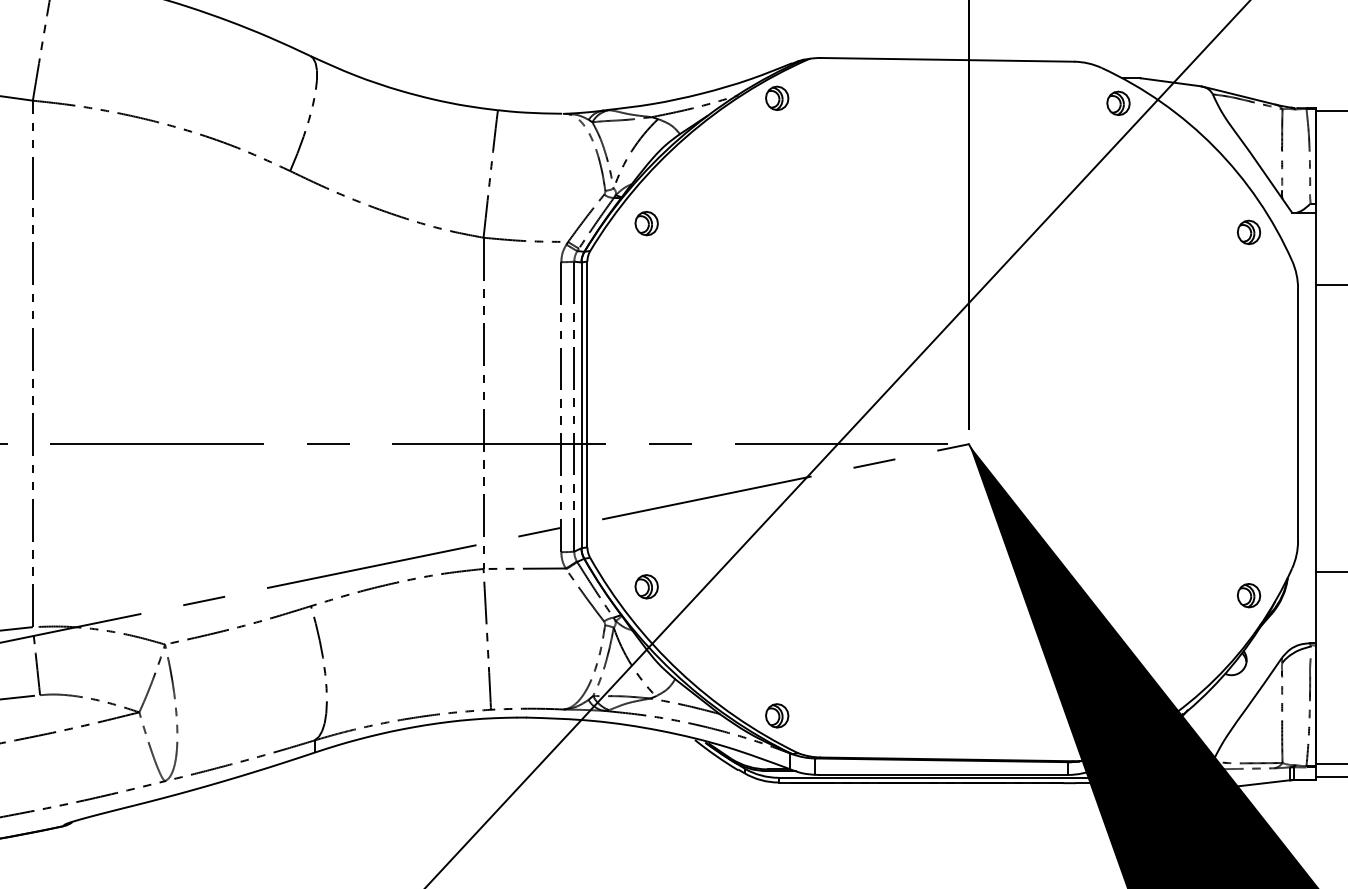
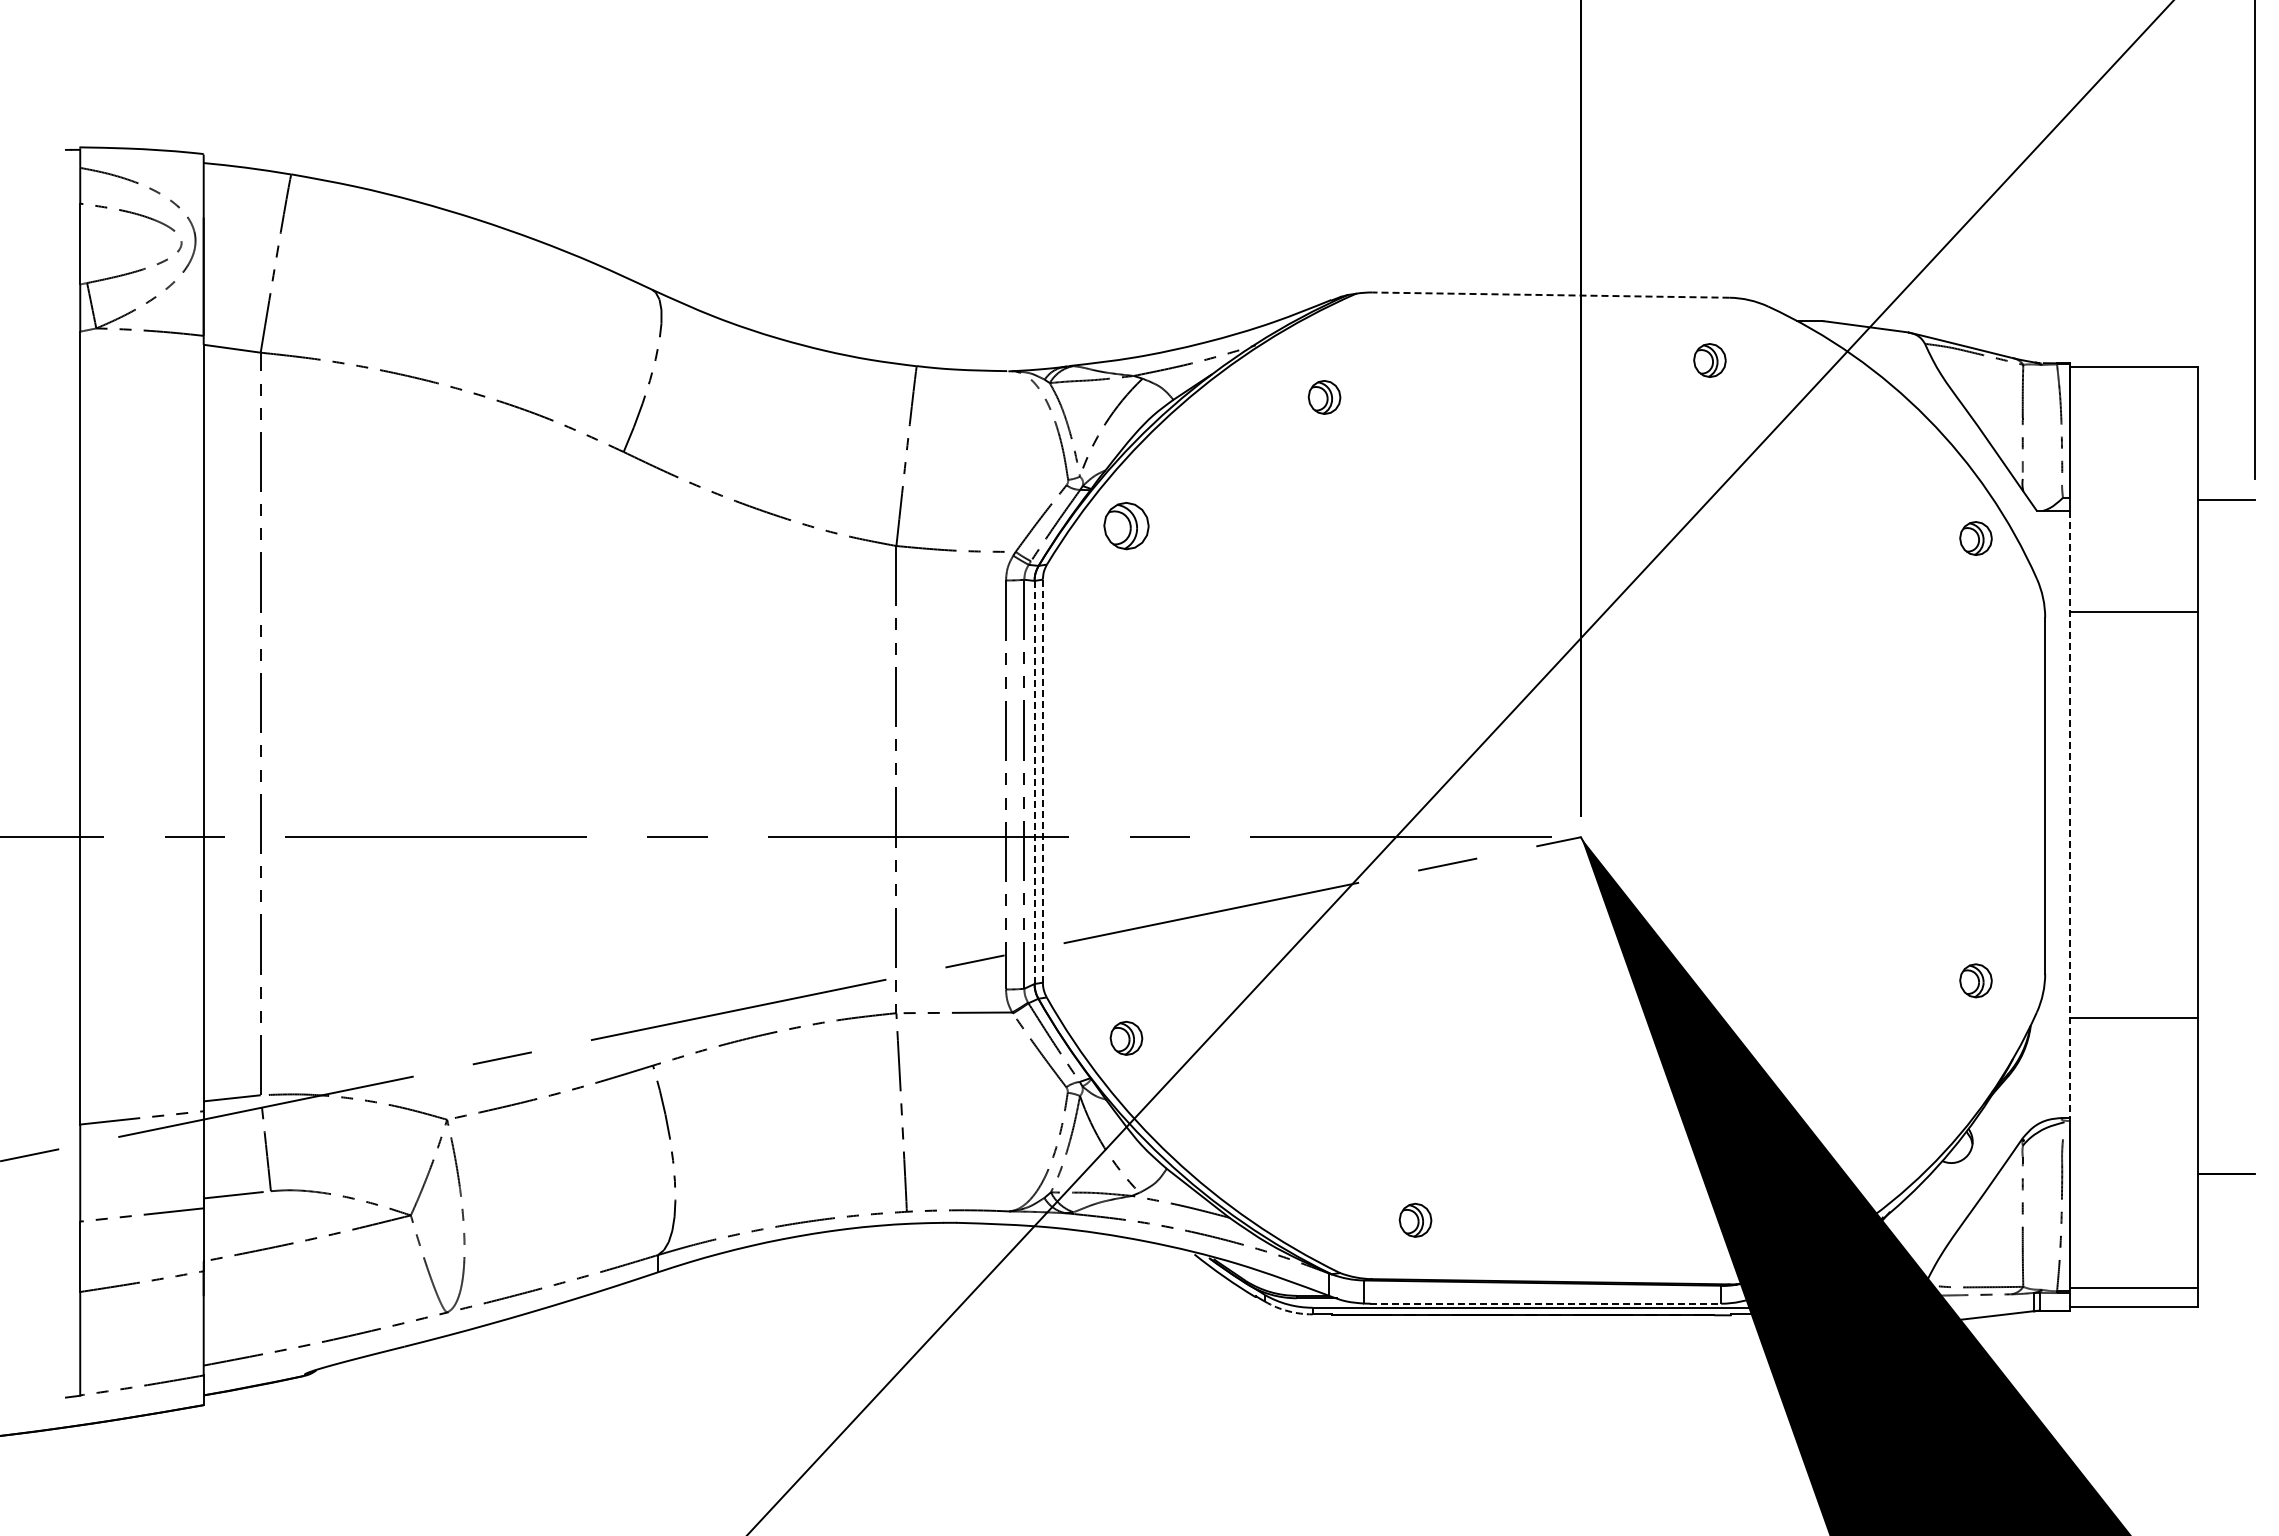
line: (947, 60) -> (1550, 295), solid -> dashed
part: (777, 98) -> (1324, 397), moved
part: (1118, 103) -> (1709, 360), moved
part: (646, 223) -> (1126, 525), size x1.4
line: (587, 404) -> (1042, 781), solid -> dashed
line: (581, 405) -> (1034, 782), solid -> dashed
line: (1316, 428) -> (2070, 814), solid -> dashed
part: (1248, 595) -> (1975, 980), moved
part: (777, 715) -> (1415, 1219), moved
line: (943, 774) -> (1545, 1303), solid -> dashed
arc: (760, 780) -> (1287, 1311), solid -> dashed

